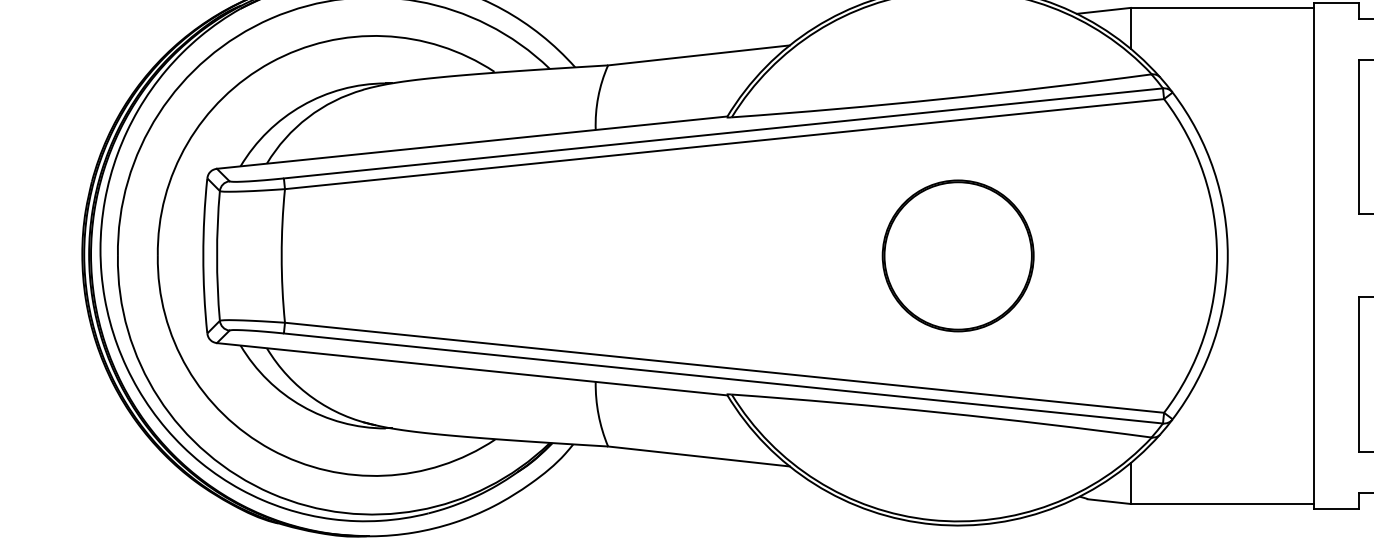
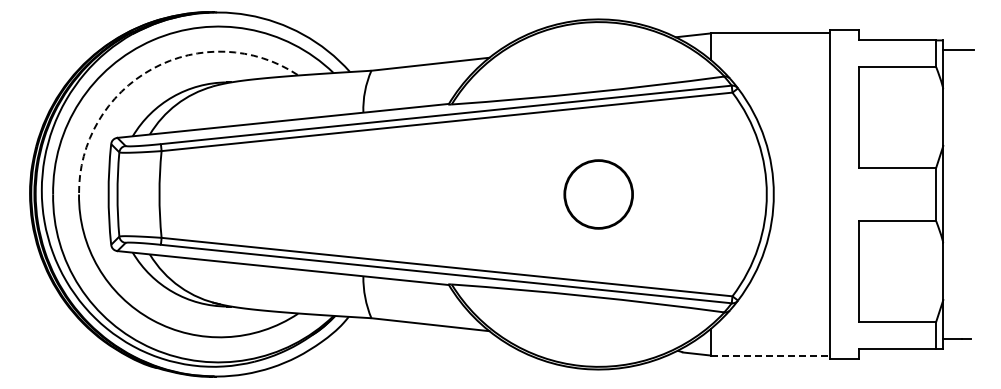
arc: (270, 61) -> (152, 68), solid -> dashed
circle: (957, 255) -> (598, 194), size x0.7
line: (1222, 503) -> (770, 355), solid -> dashed

